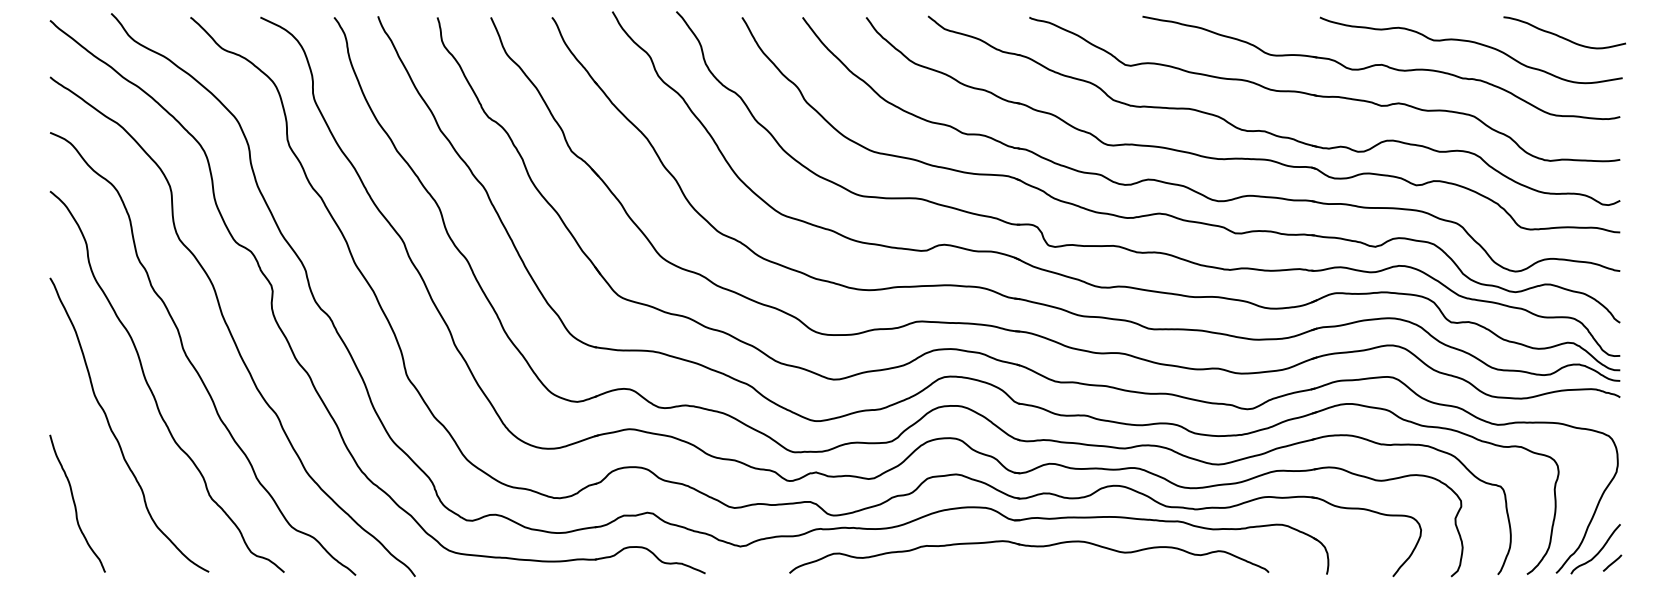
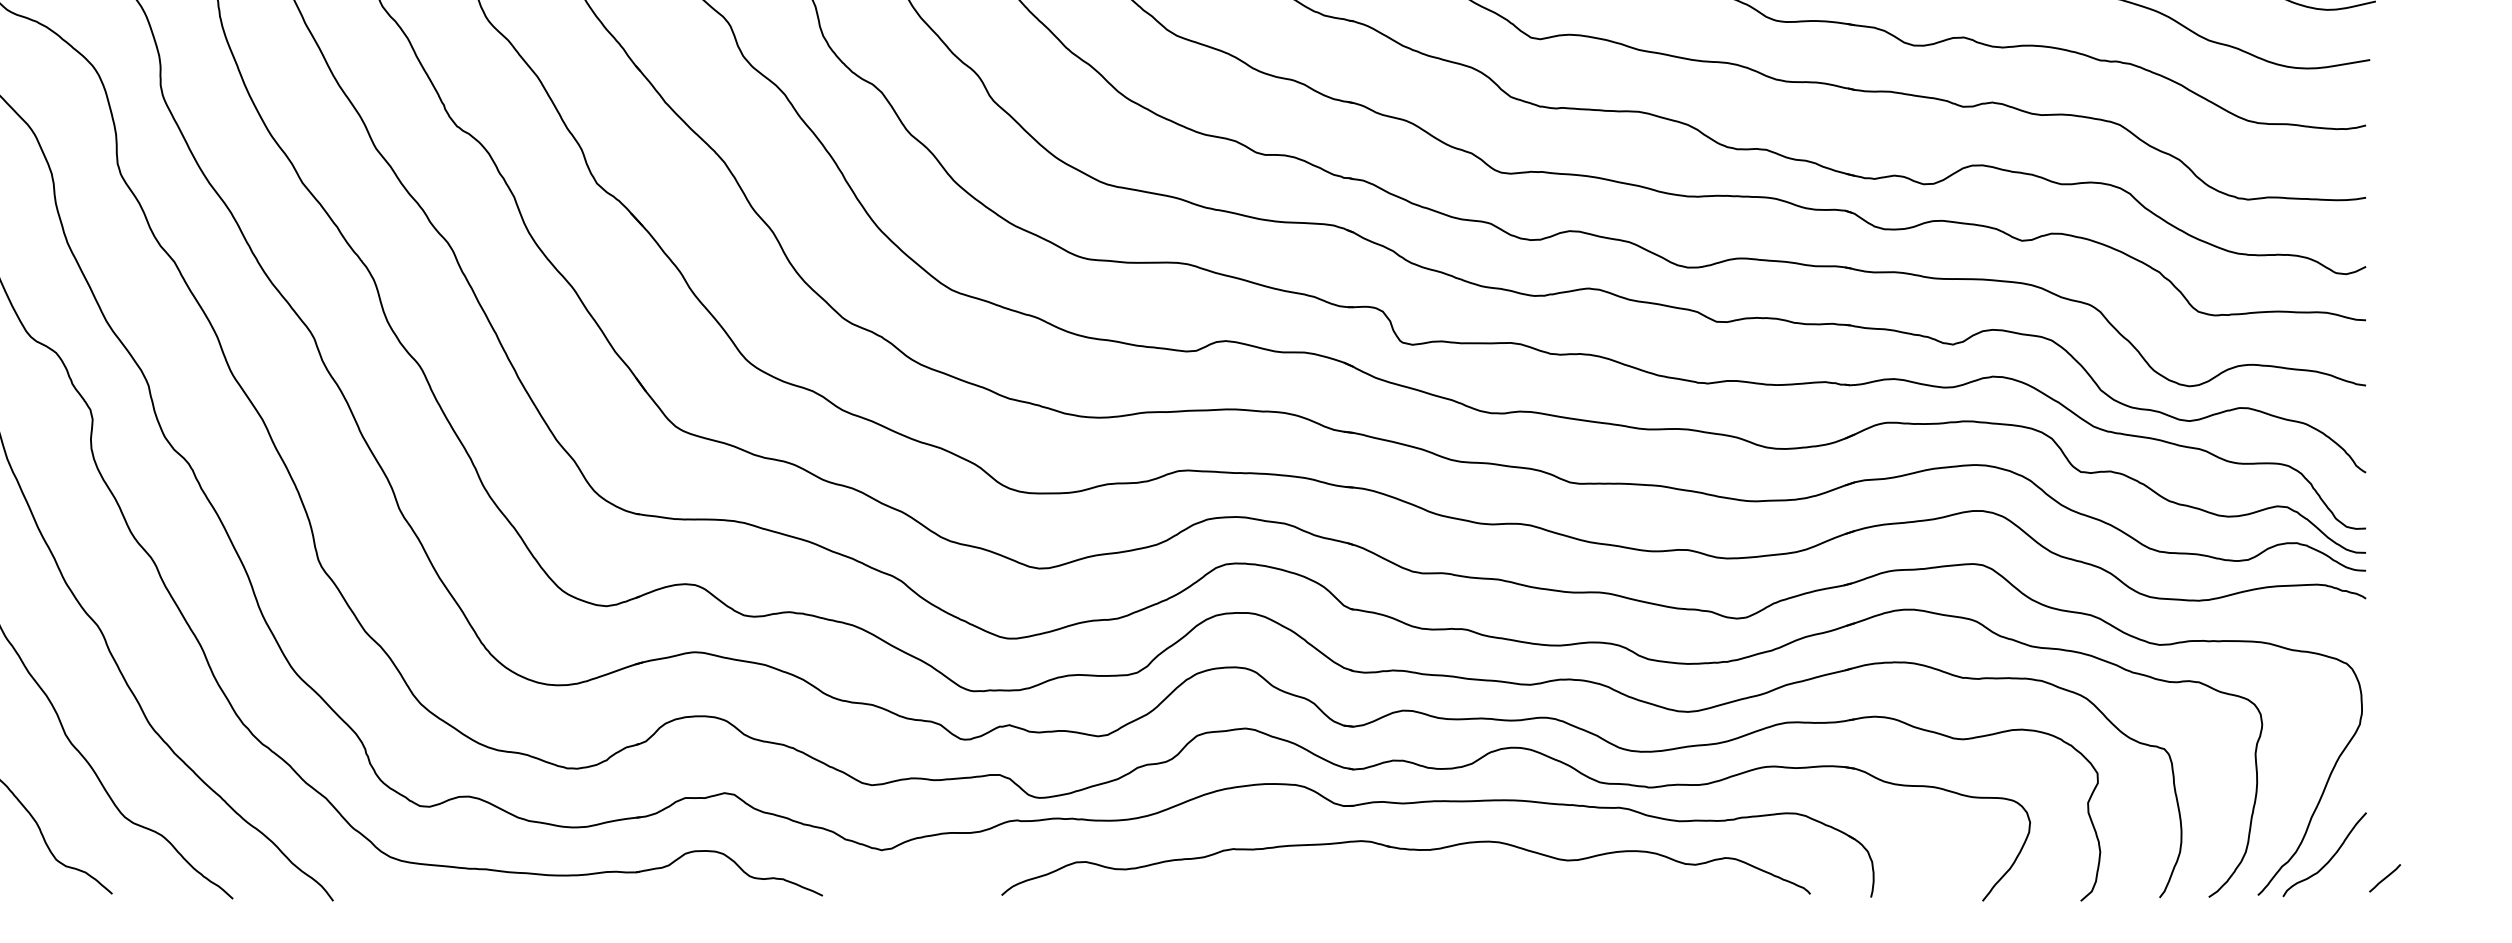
part: (1031, 547) -> (1409, 851), moved
line: (1612, 562) -> (2385, 877), moved

